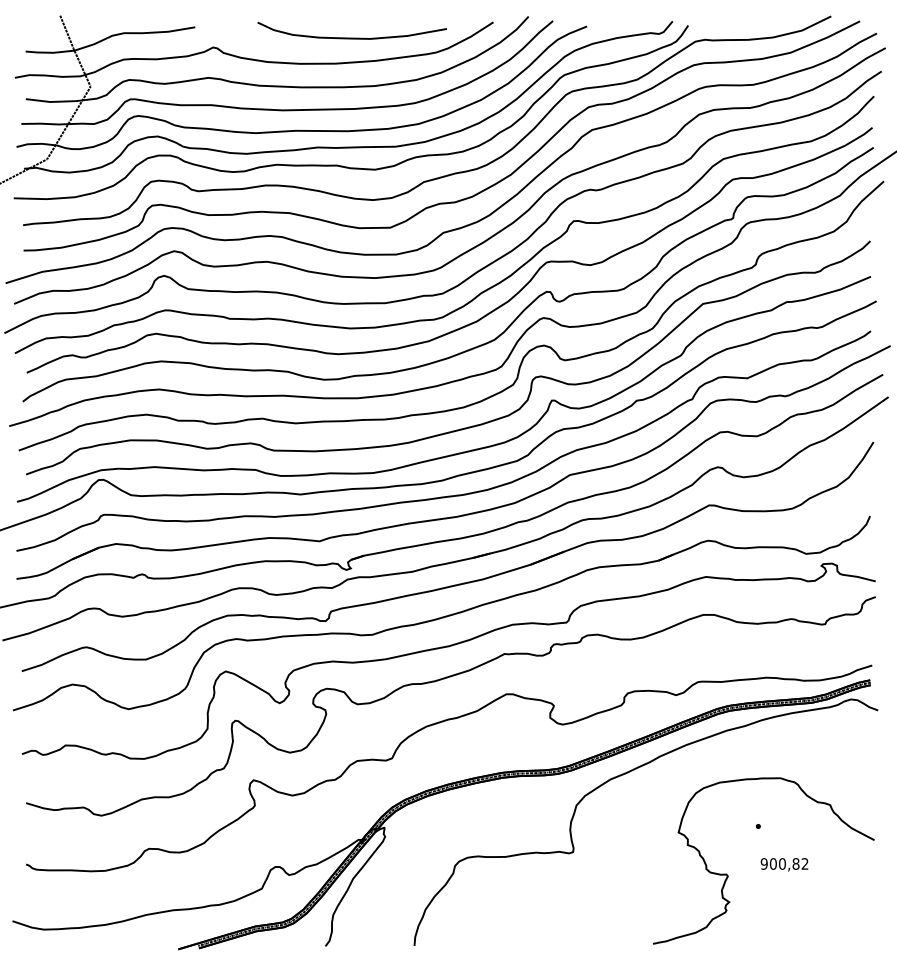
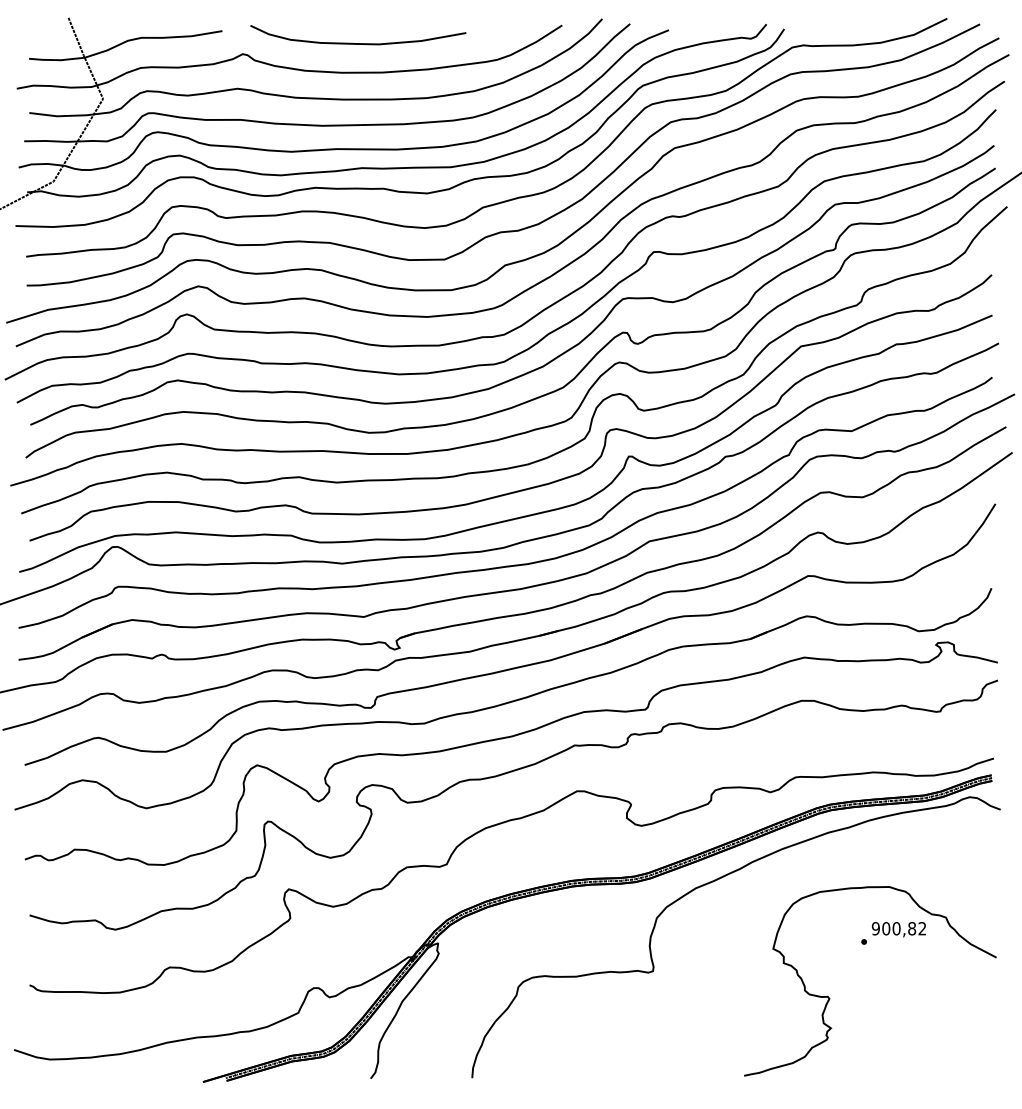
curve: (352, 38) -> (358, 43), moved
text: (784, 864) -> (898, 929), moved

